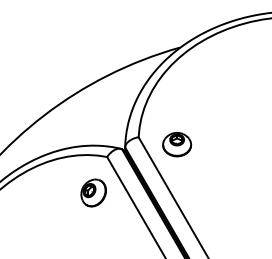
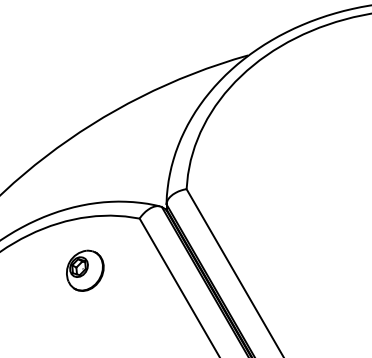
part: (177, 144) -> (244, 199), removed
part: (93, 192) -> (84, 270), moved

